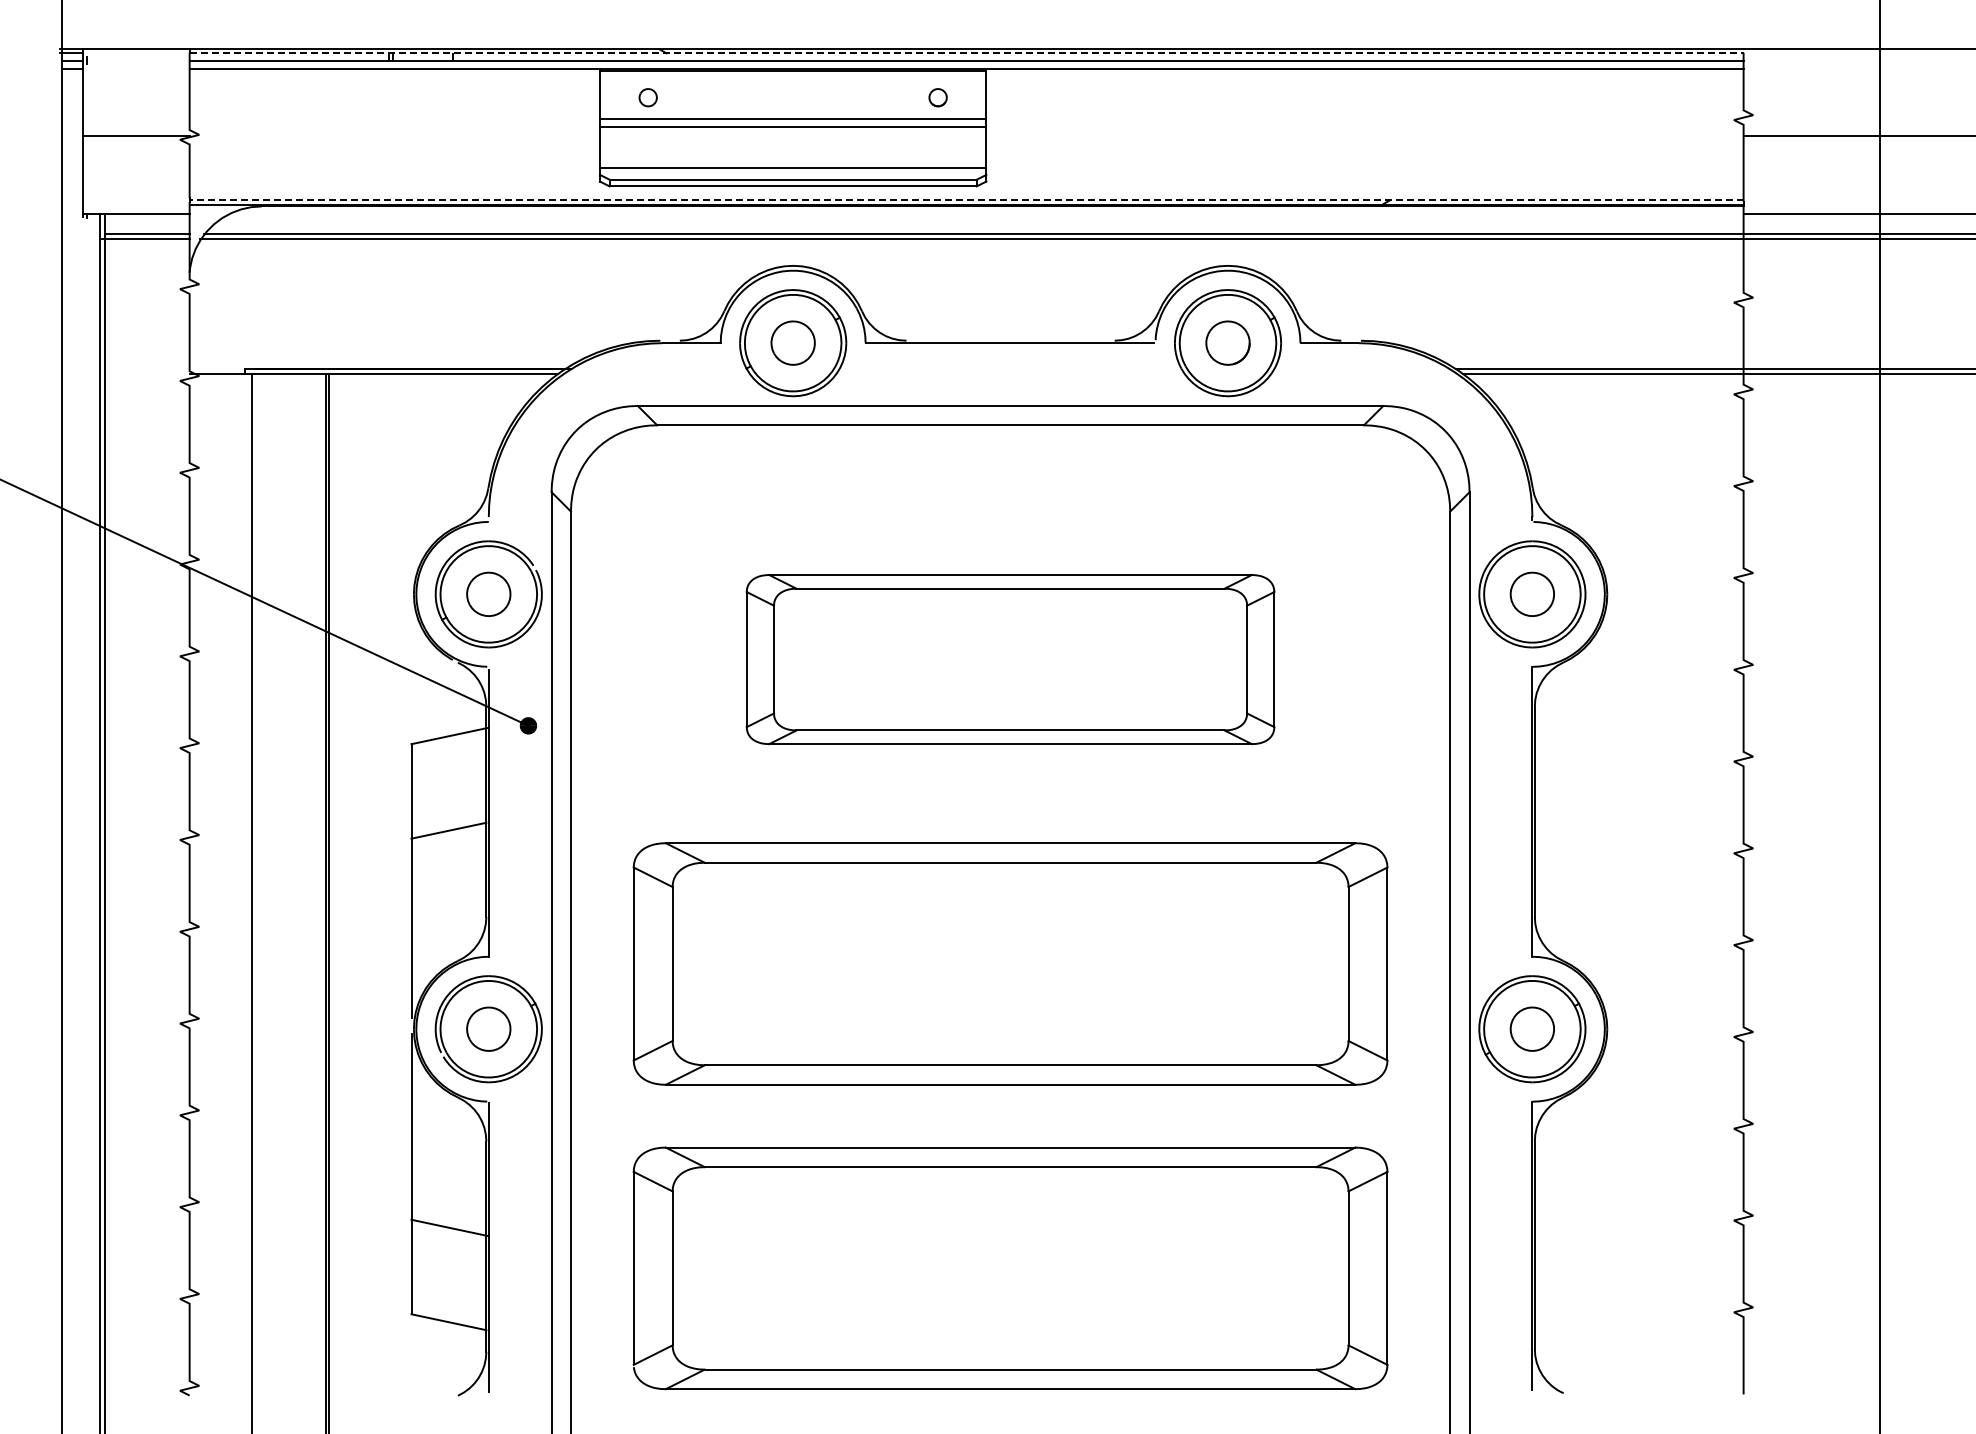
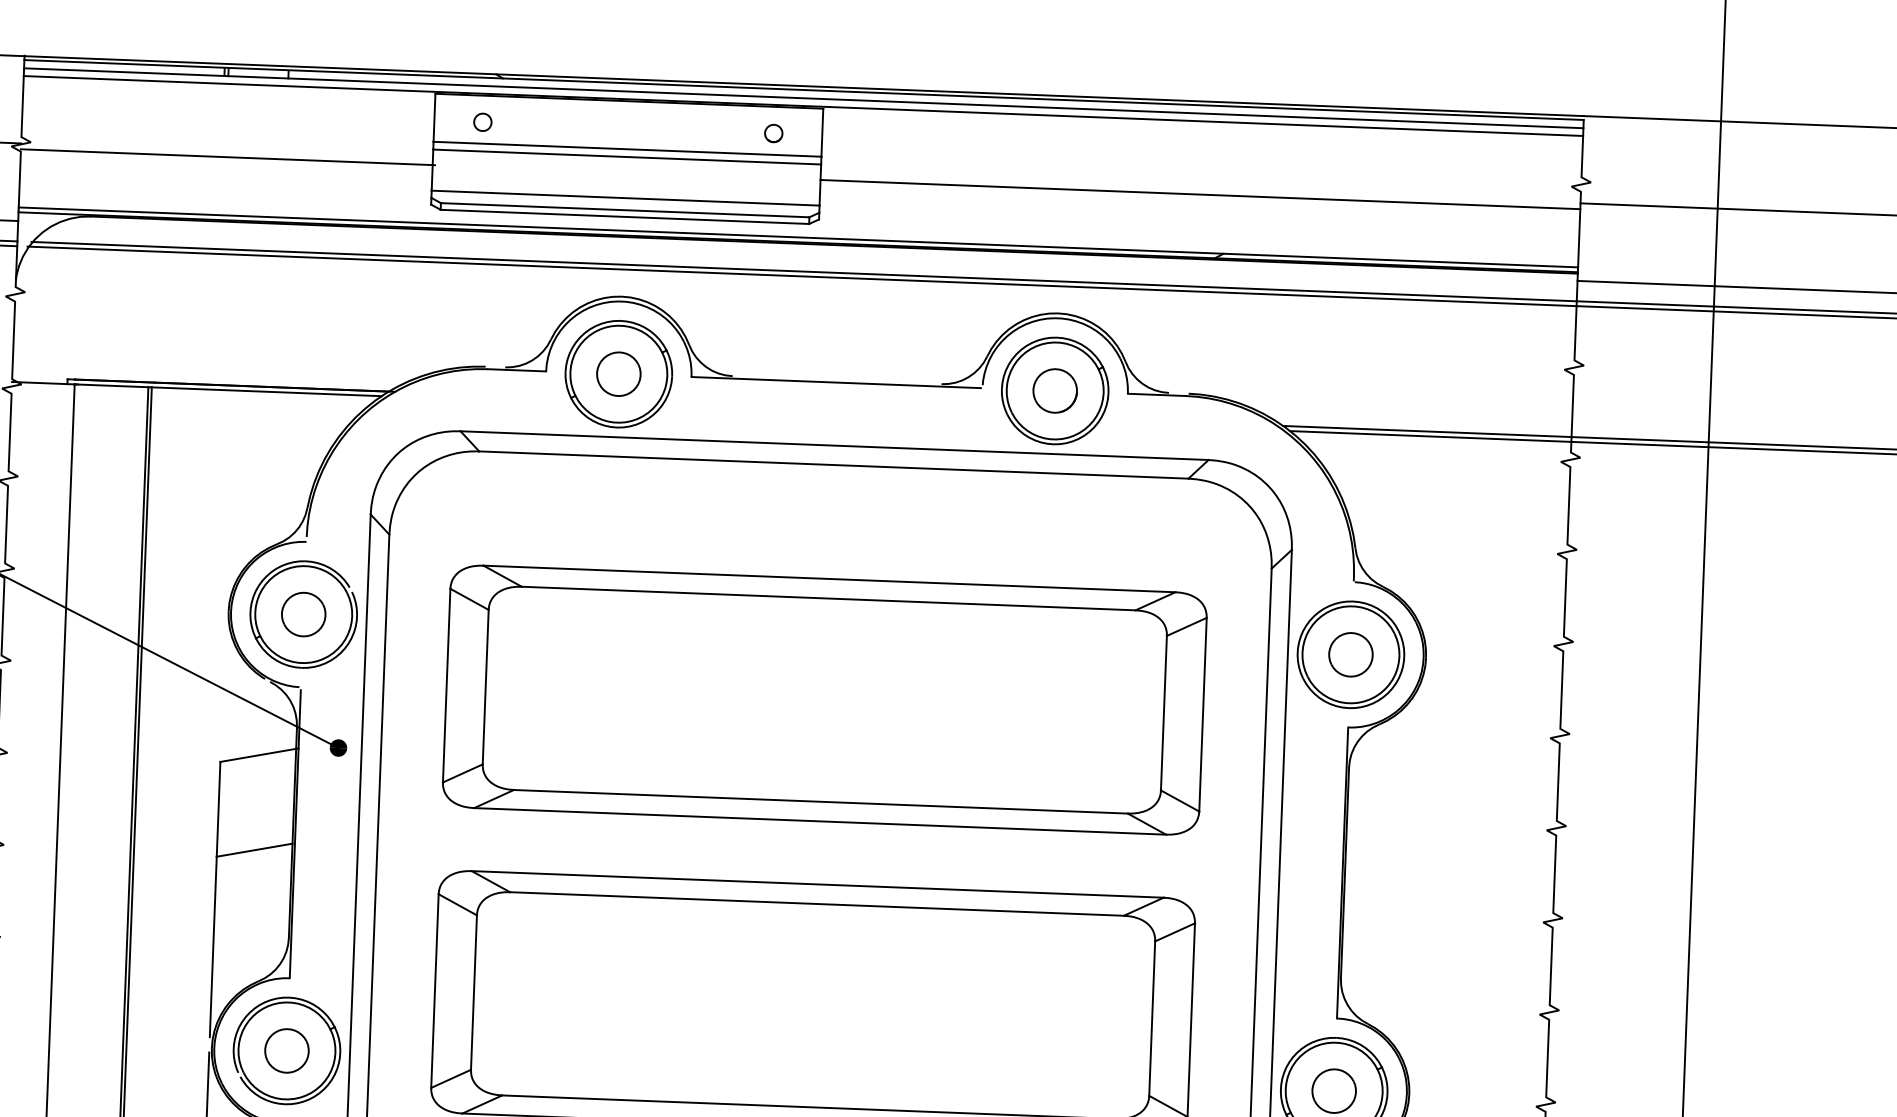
line: (966, 53) -> (803, 90), dashed -> solid
line: (395, 142) -> (227, 157), added
line: (1364, 142) -> (1199, 194), added
line: (966, 200) -> (798, 237), dashed -> solid
part: (1010, 659) -> (824, 700), size x1.43

